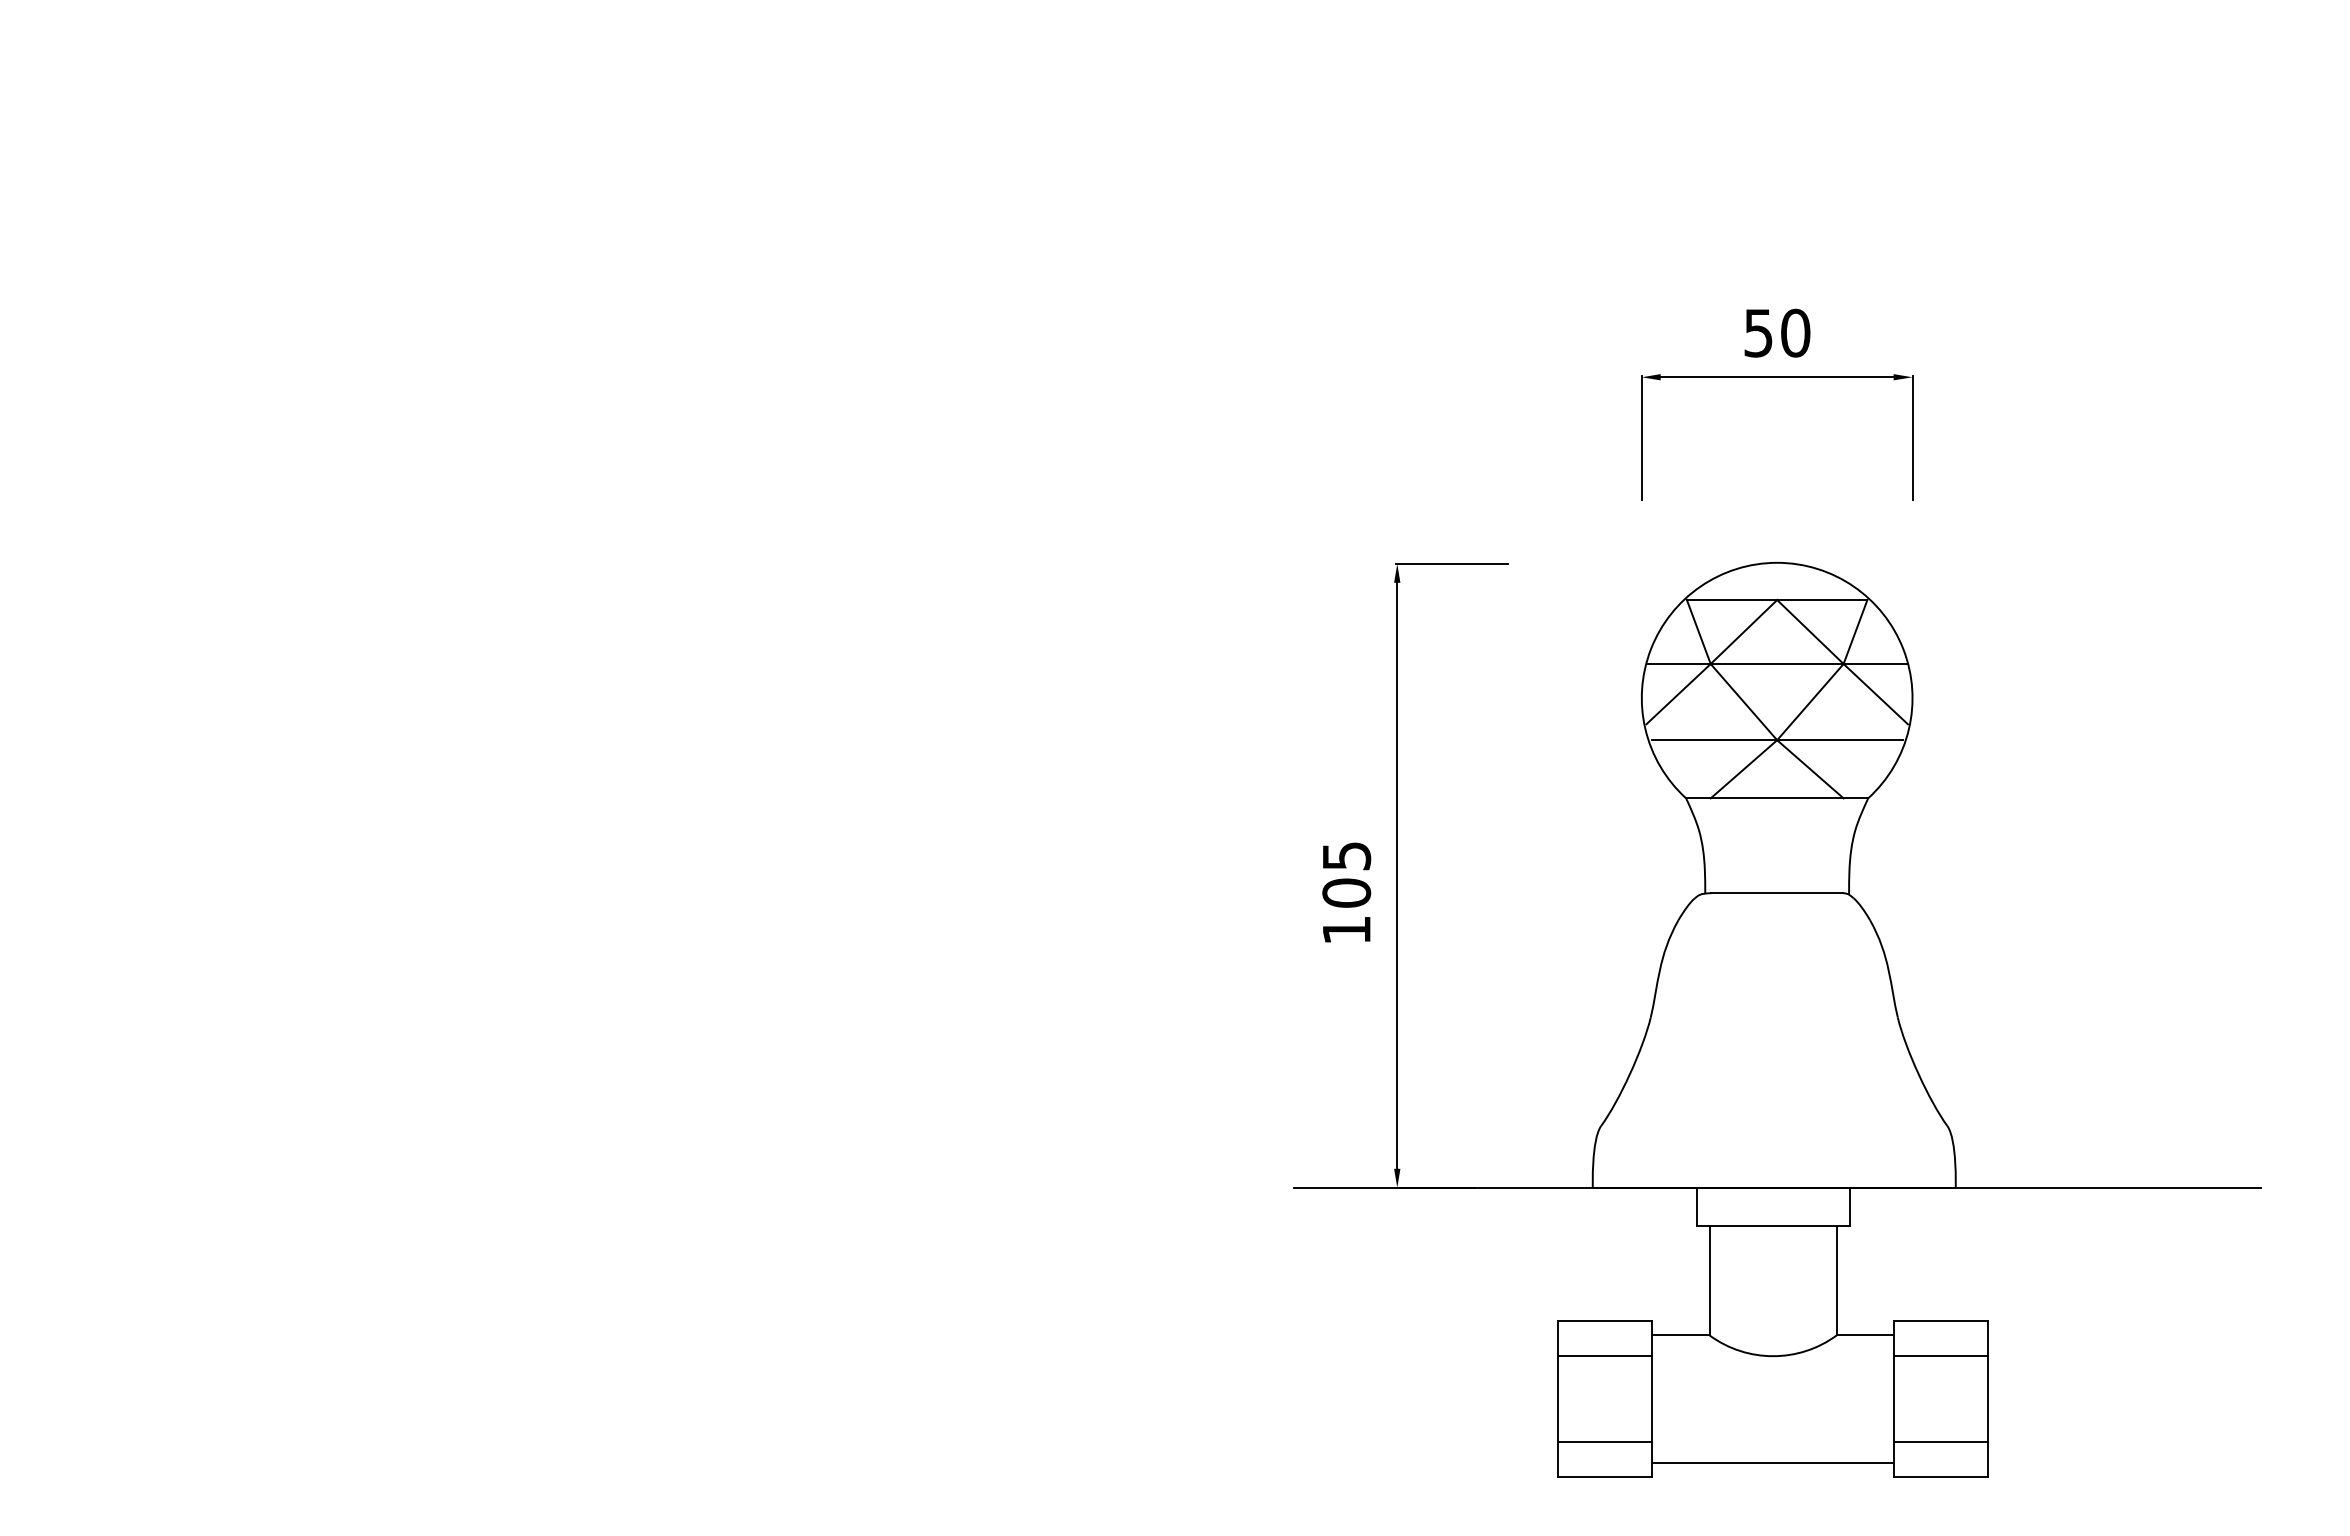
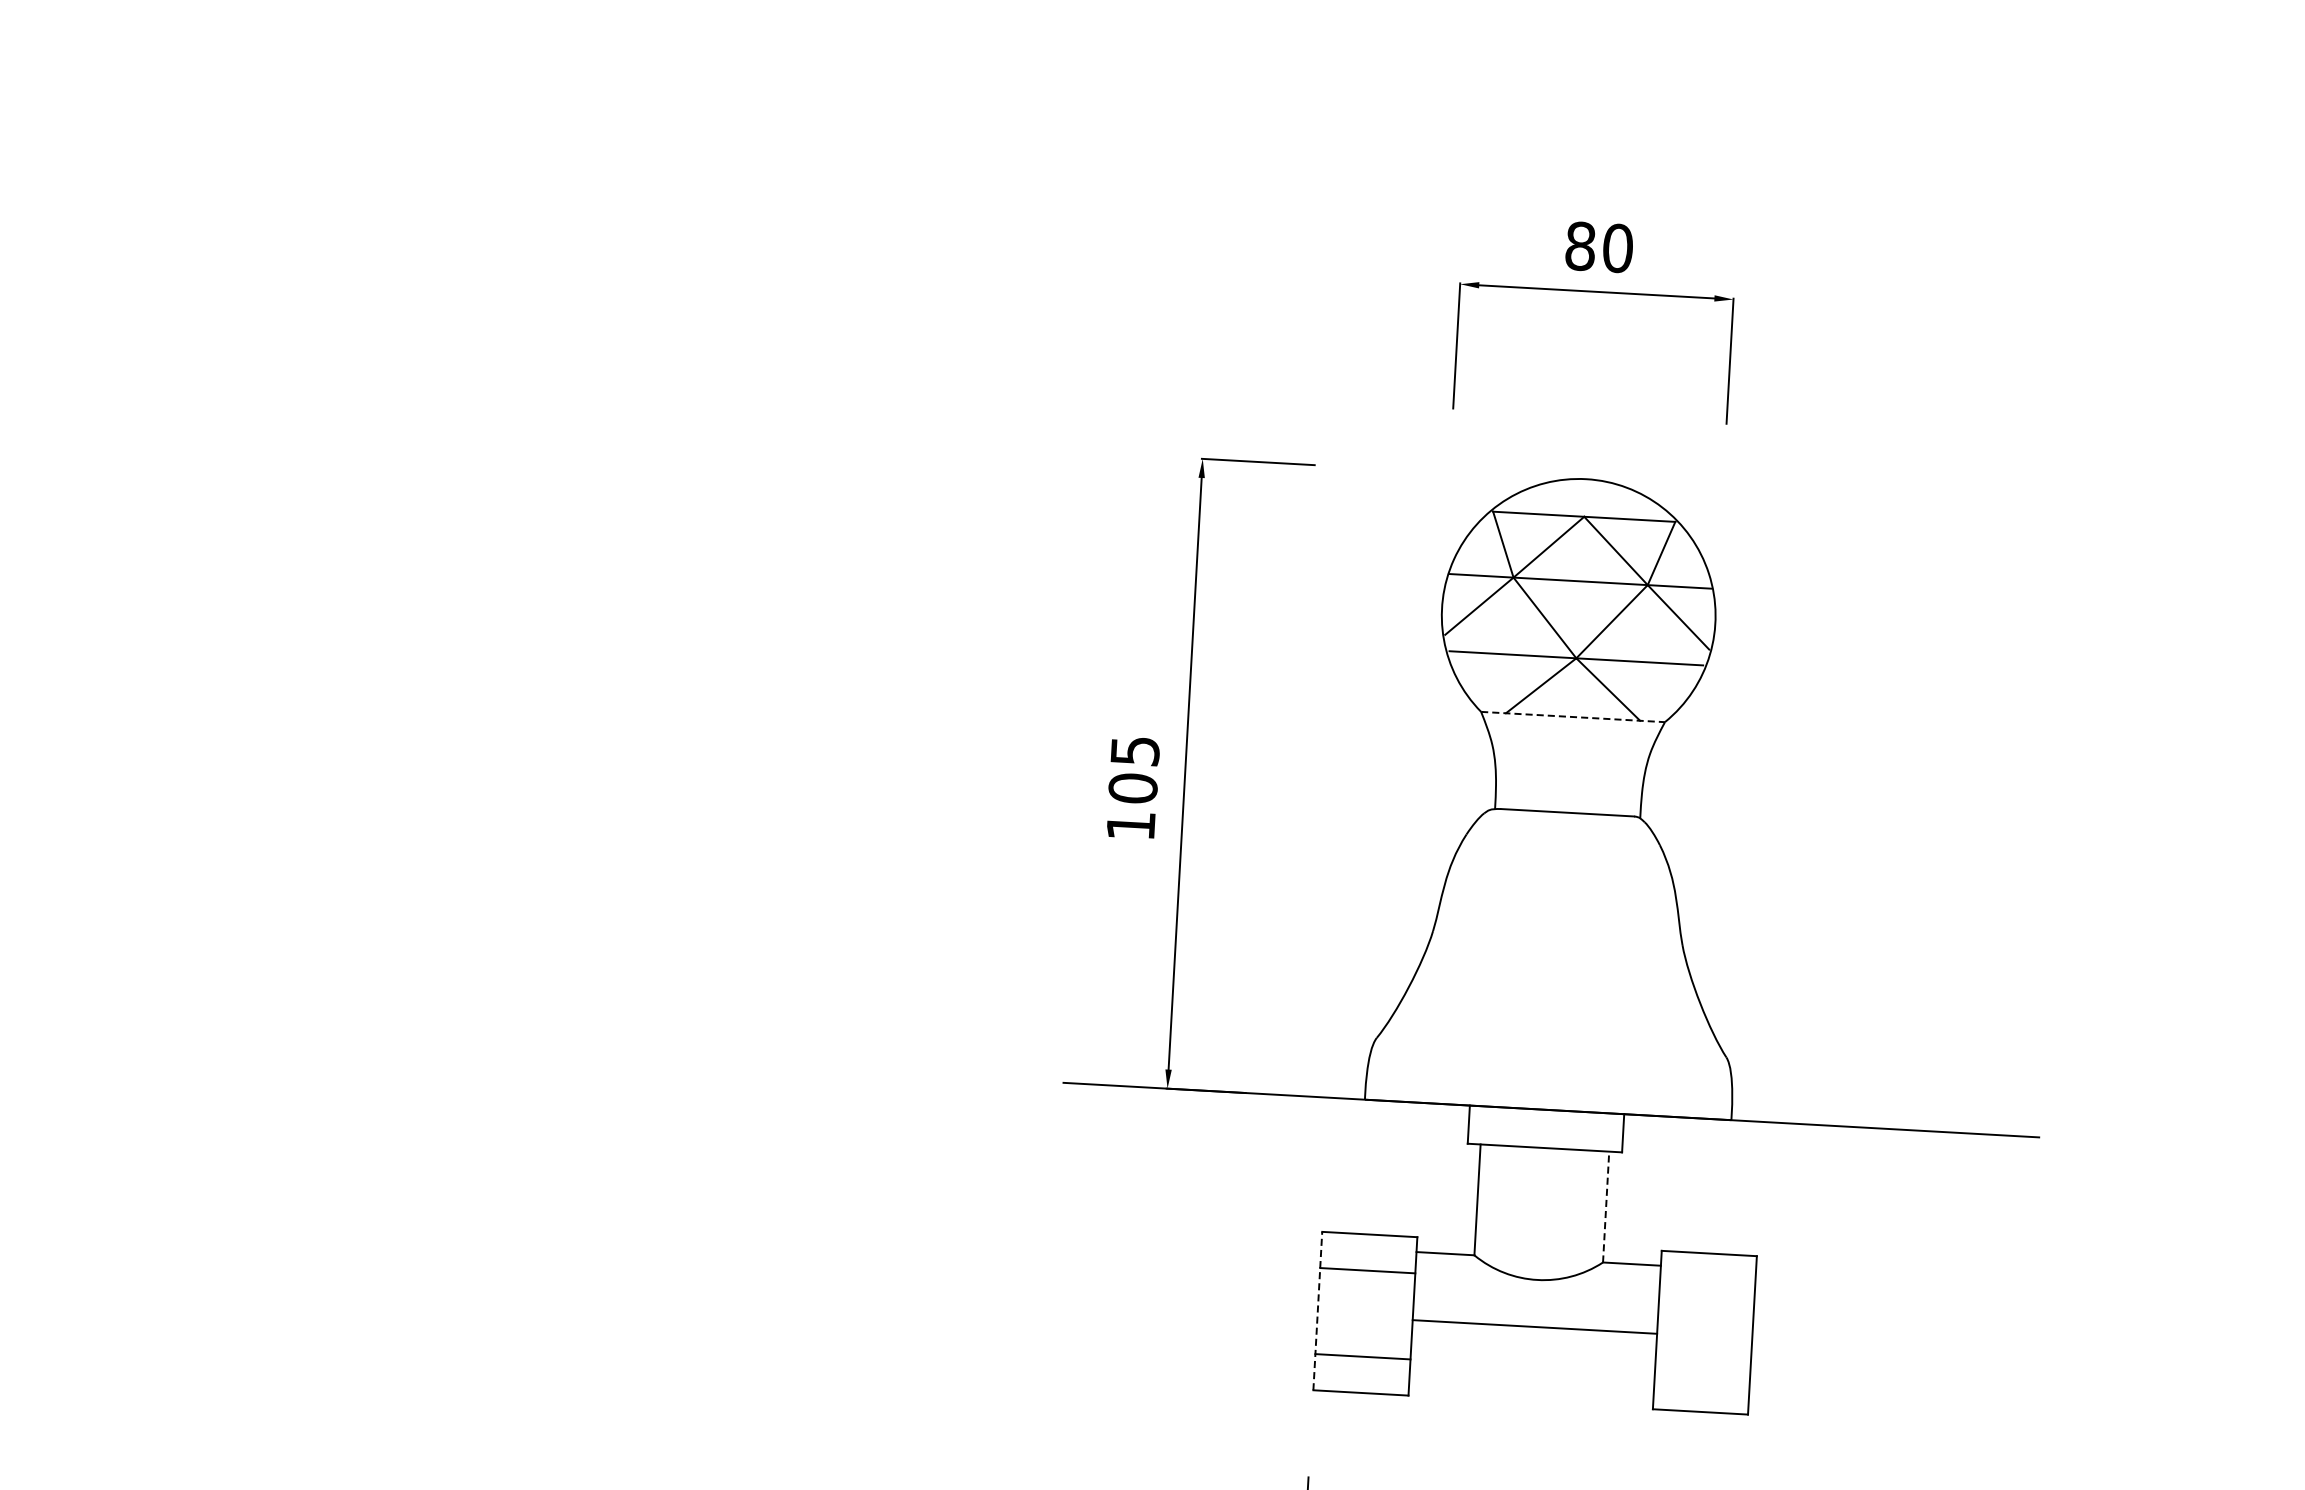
text: (1758, 332) -> (1580, 245), 50 -> 80
line: (1777, 798) -> (1573, 717), solid -> dashed
line: (1836, 1280) -> (1605, 1207), solid -> dashed
line: (1941, 1356) -> (1707, 1289), removed
line: (1557, 1398) -> (1317, 1310), solid -> dashed
line: (1941, 1441) -> (1702, 1375), removed
line: (1773, 1462) -> (1535, 1326), moved

